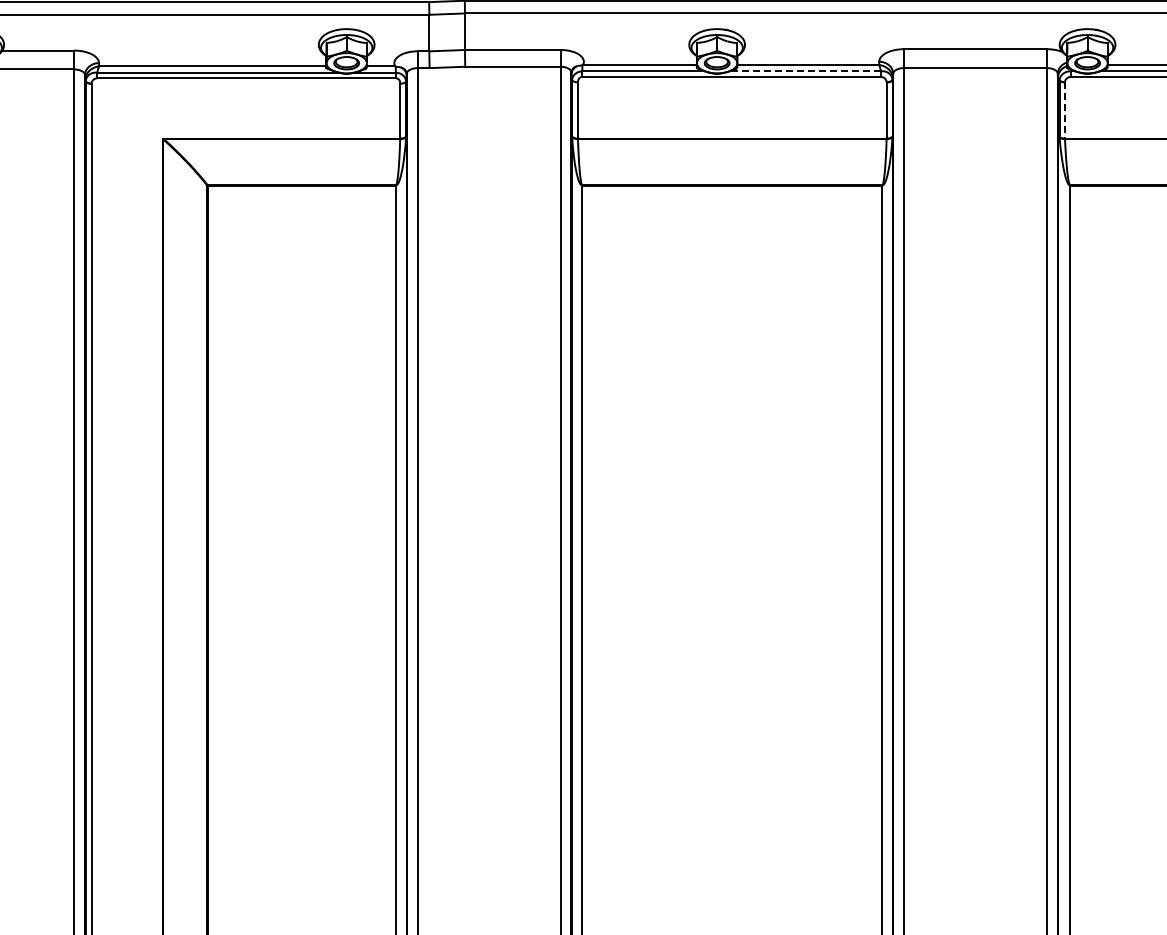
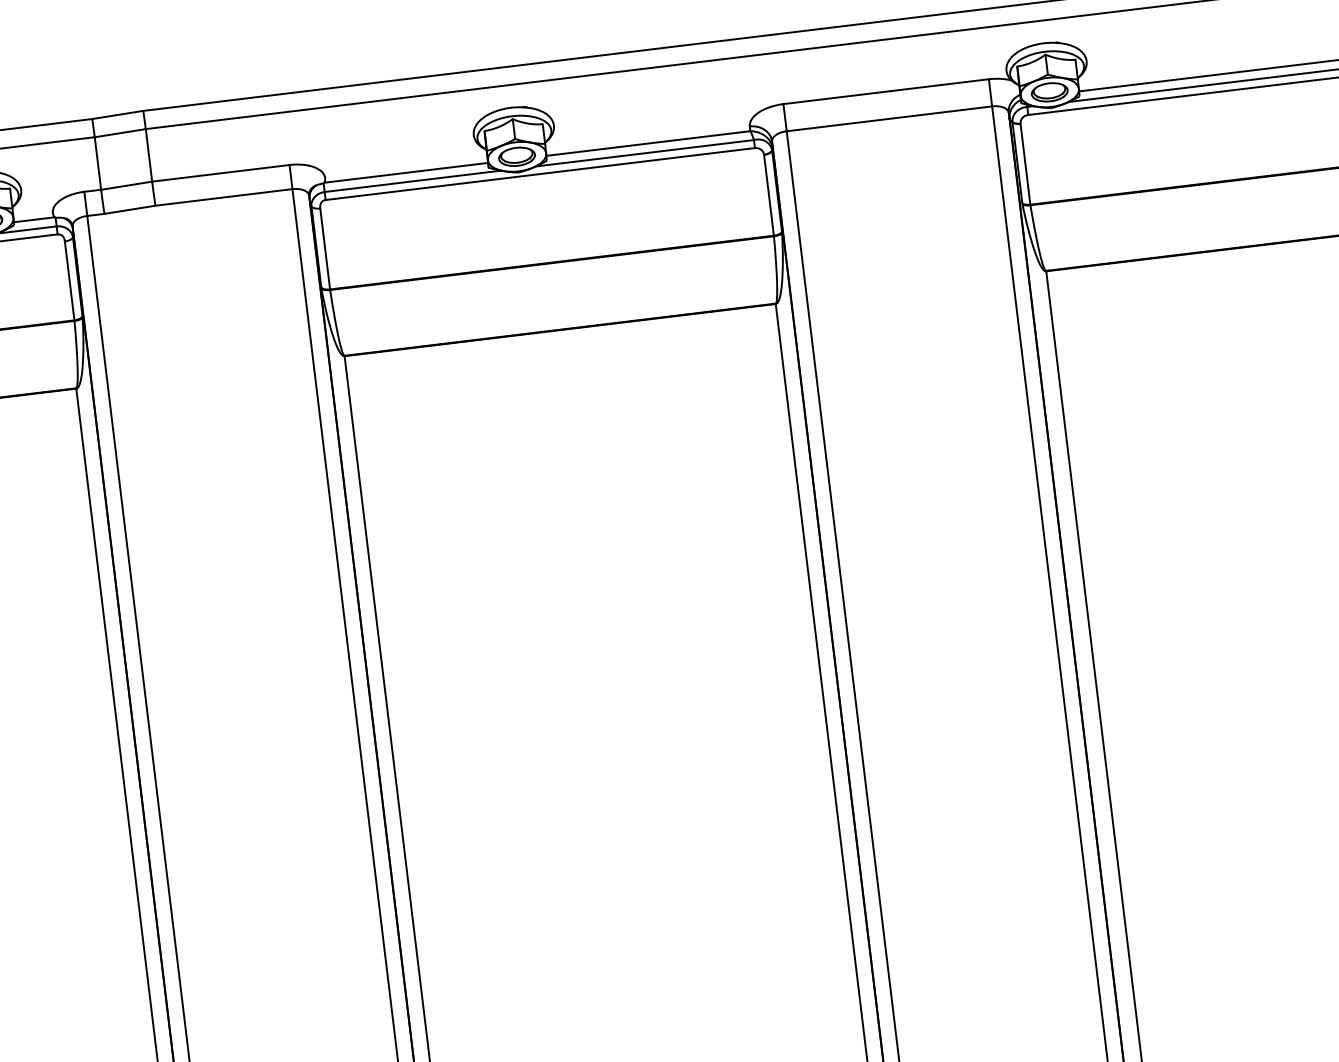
line: (805, 71) -> (645, 153), dashed -> solid
line: (1064, 111) -> (1024, 165), dashed -> solid

